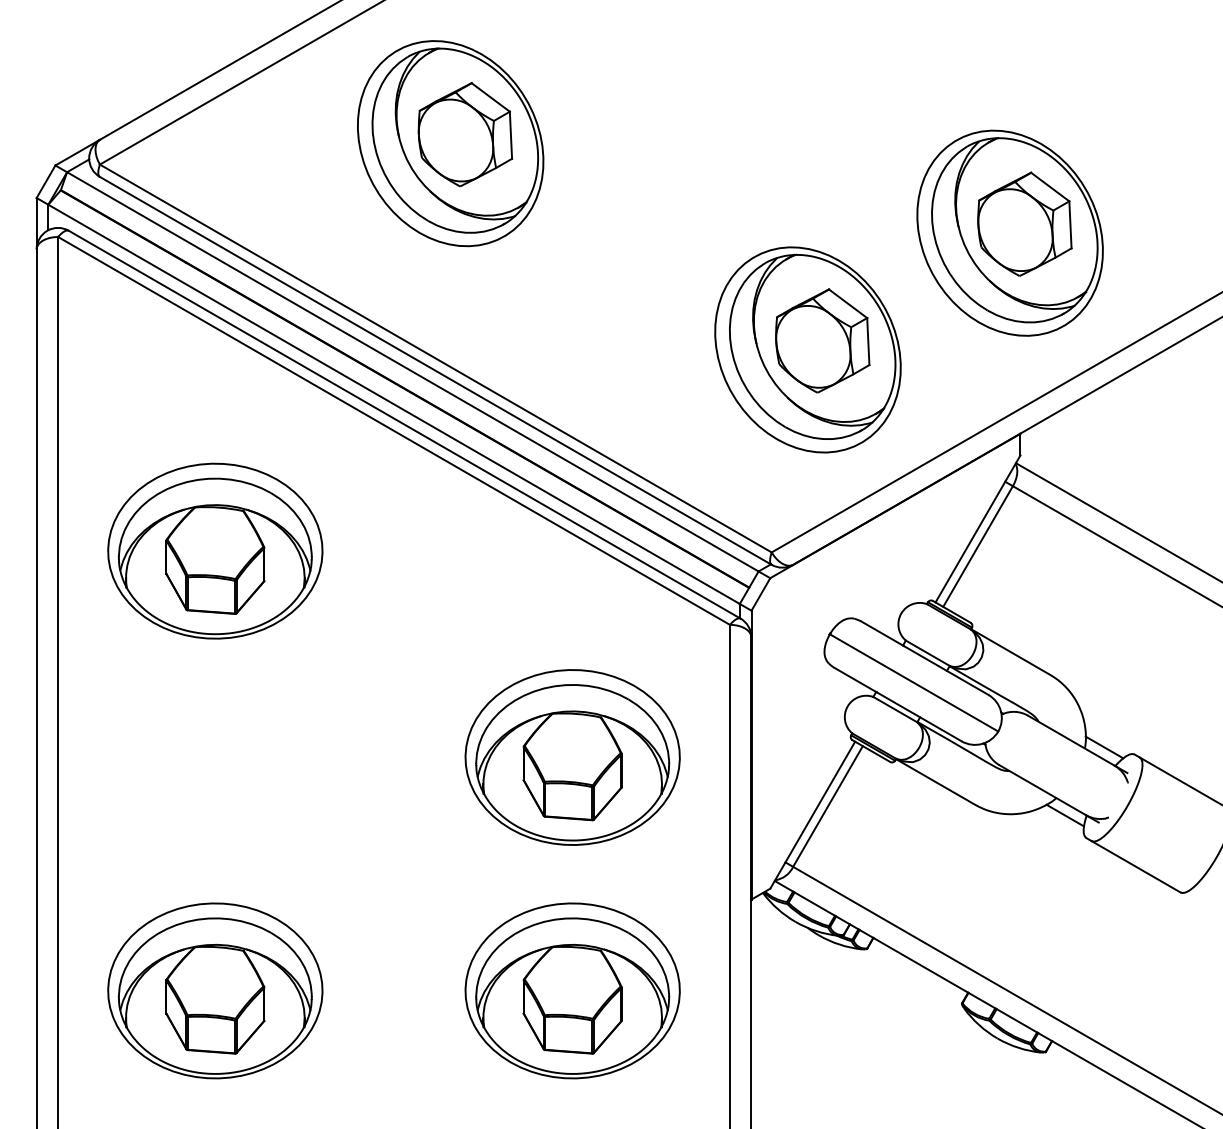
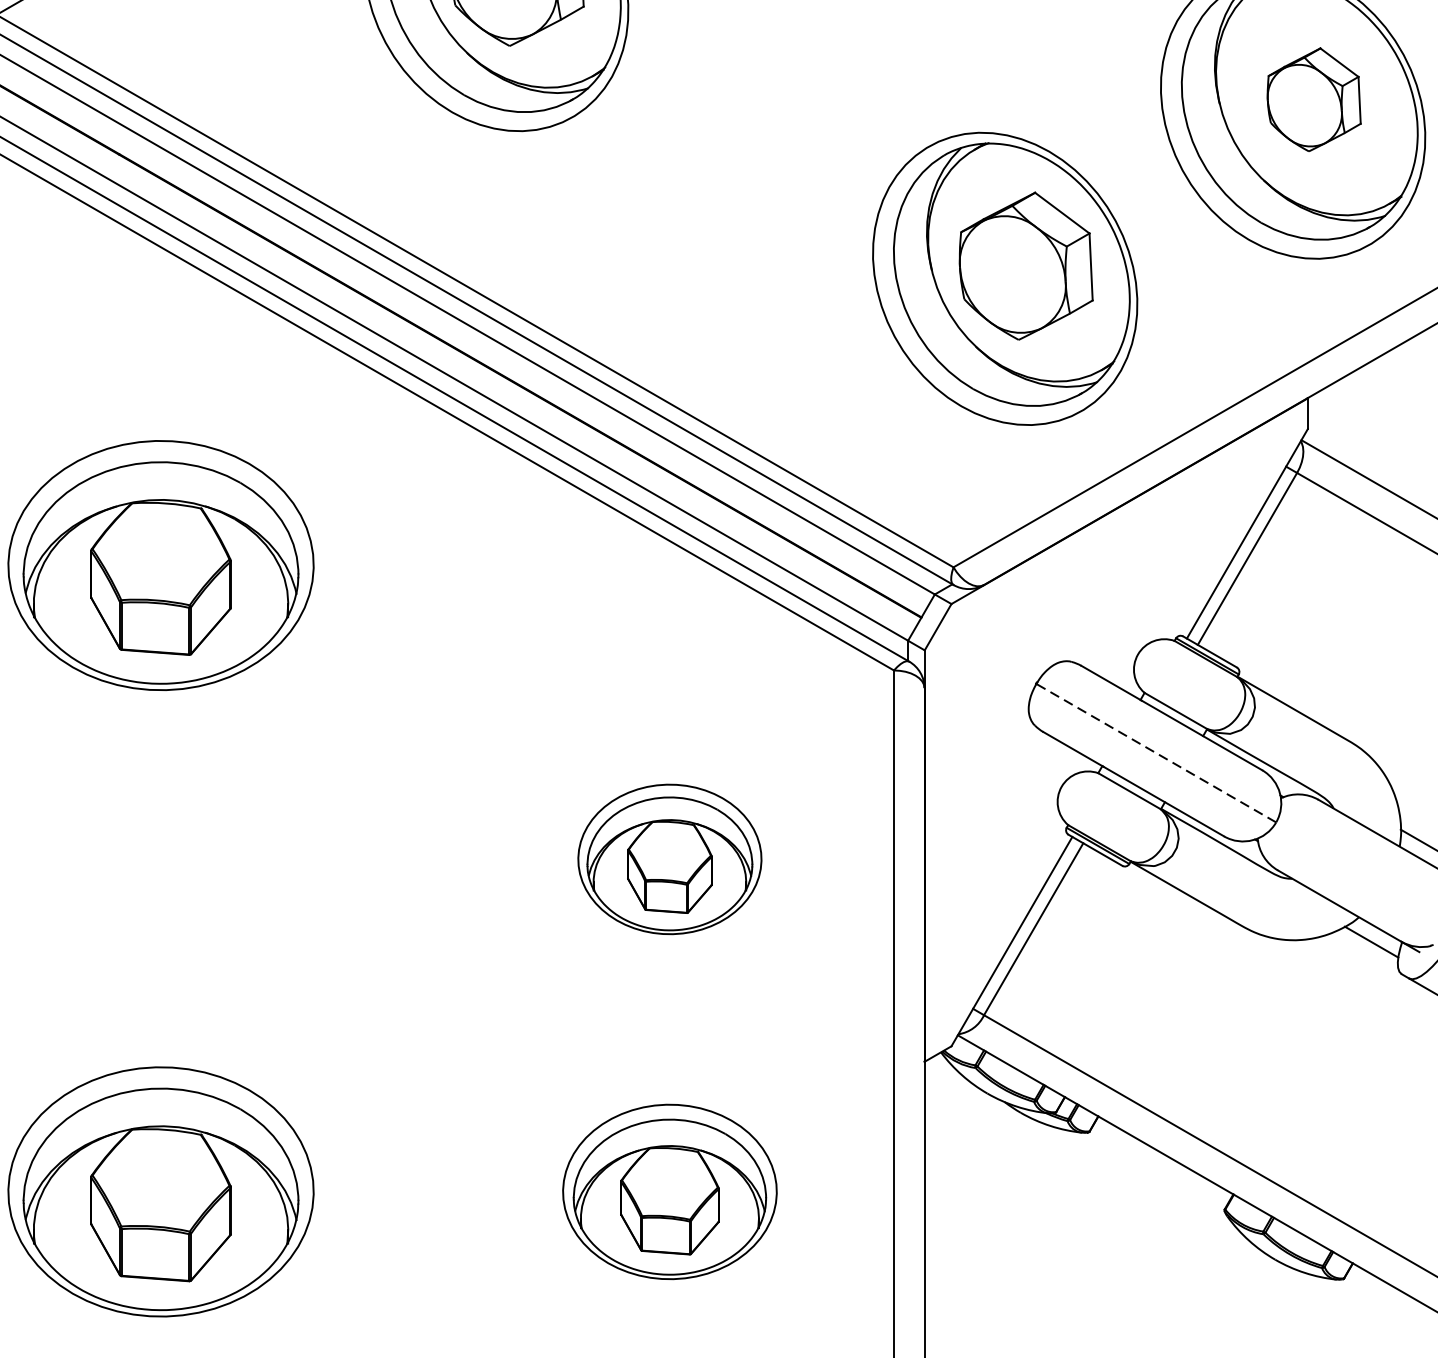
part: (1024, 223) -> (1313, 98), size x0.7
line: (913, 682) -> (1155, 752), solid -> dashed
part: (572, 757) -> (669, 859), size x0.6
part: (572, 990) -> (669, 1191), size x0.7

